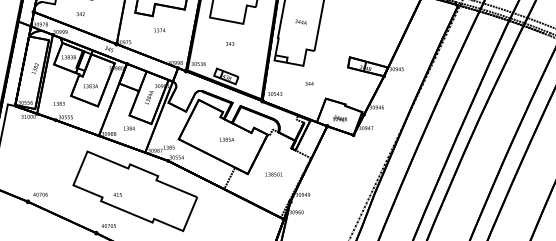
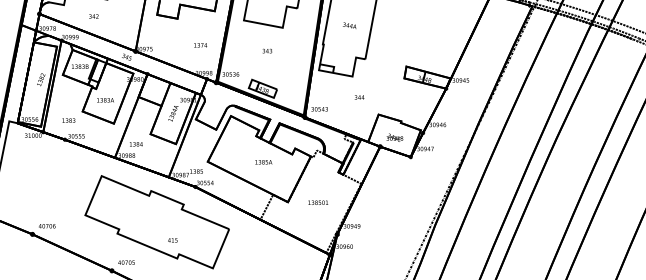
text: (159, 30) -> (200, 45), moved
text: (129, 128) -> (136, 144), moved
text: (117, 194) -> (172, 240), moved

